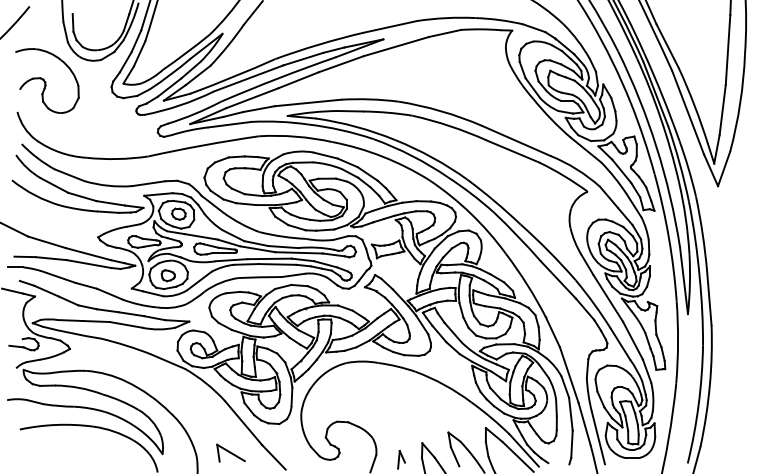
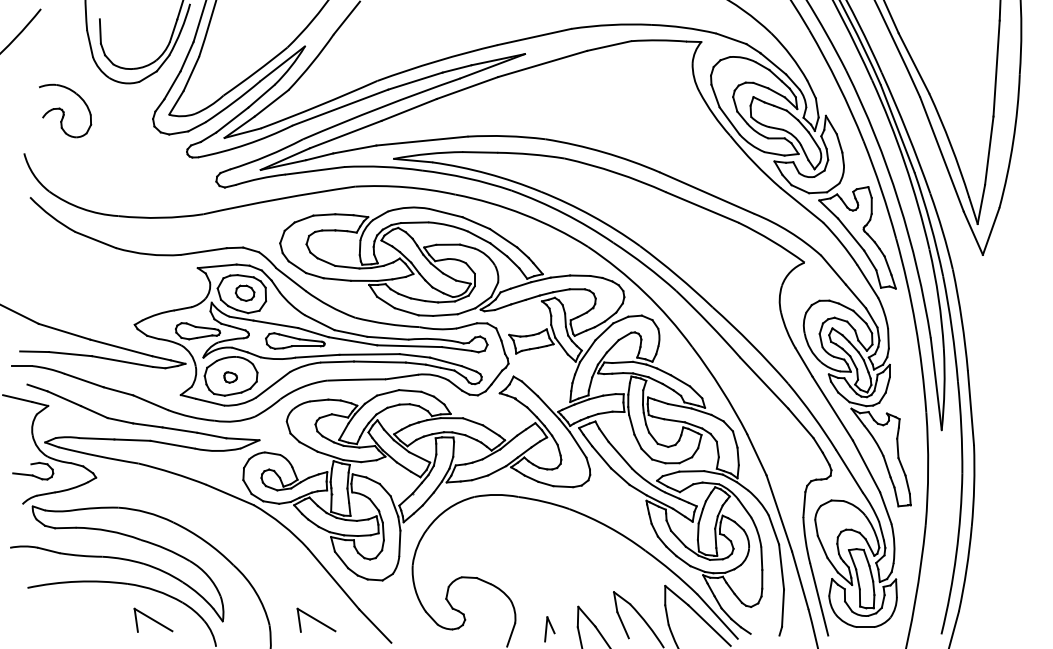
part: (47, 80) -> (65, 110), size x0.6
part: (74, 193) -> (102, 265), removed
part: (168, 275) -> (230, 377), size x0.7
part: (111, 452) -> (153, 619), added

